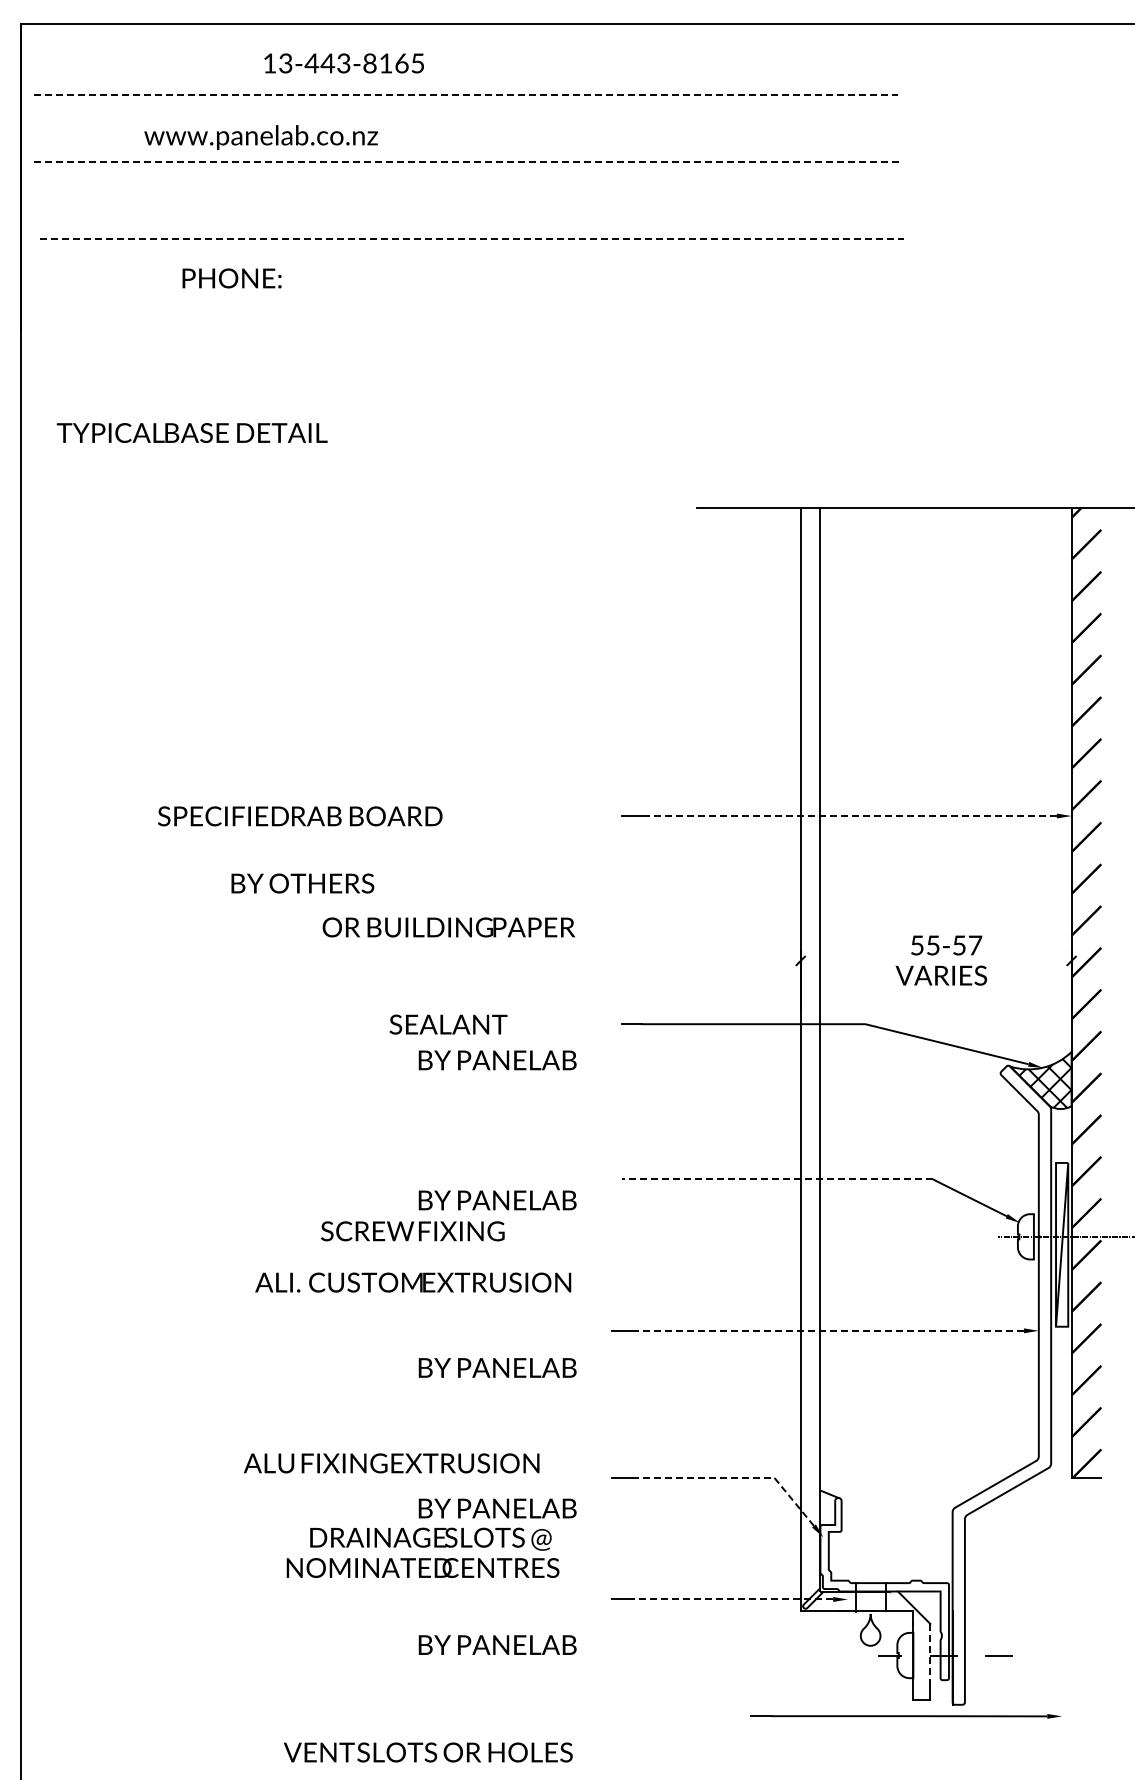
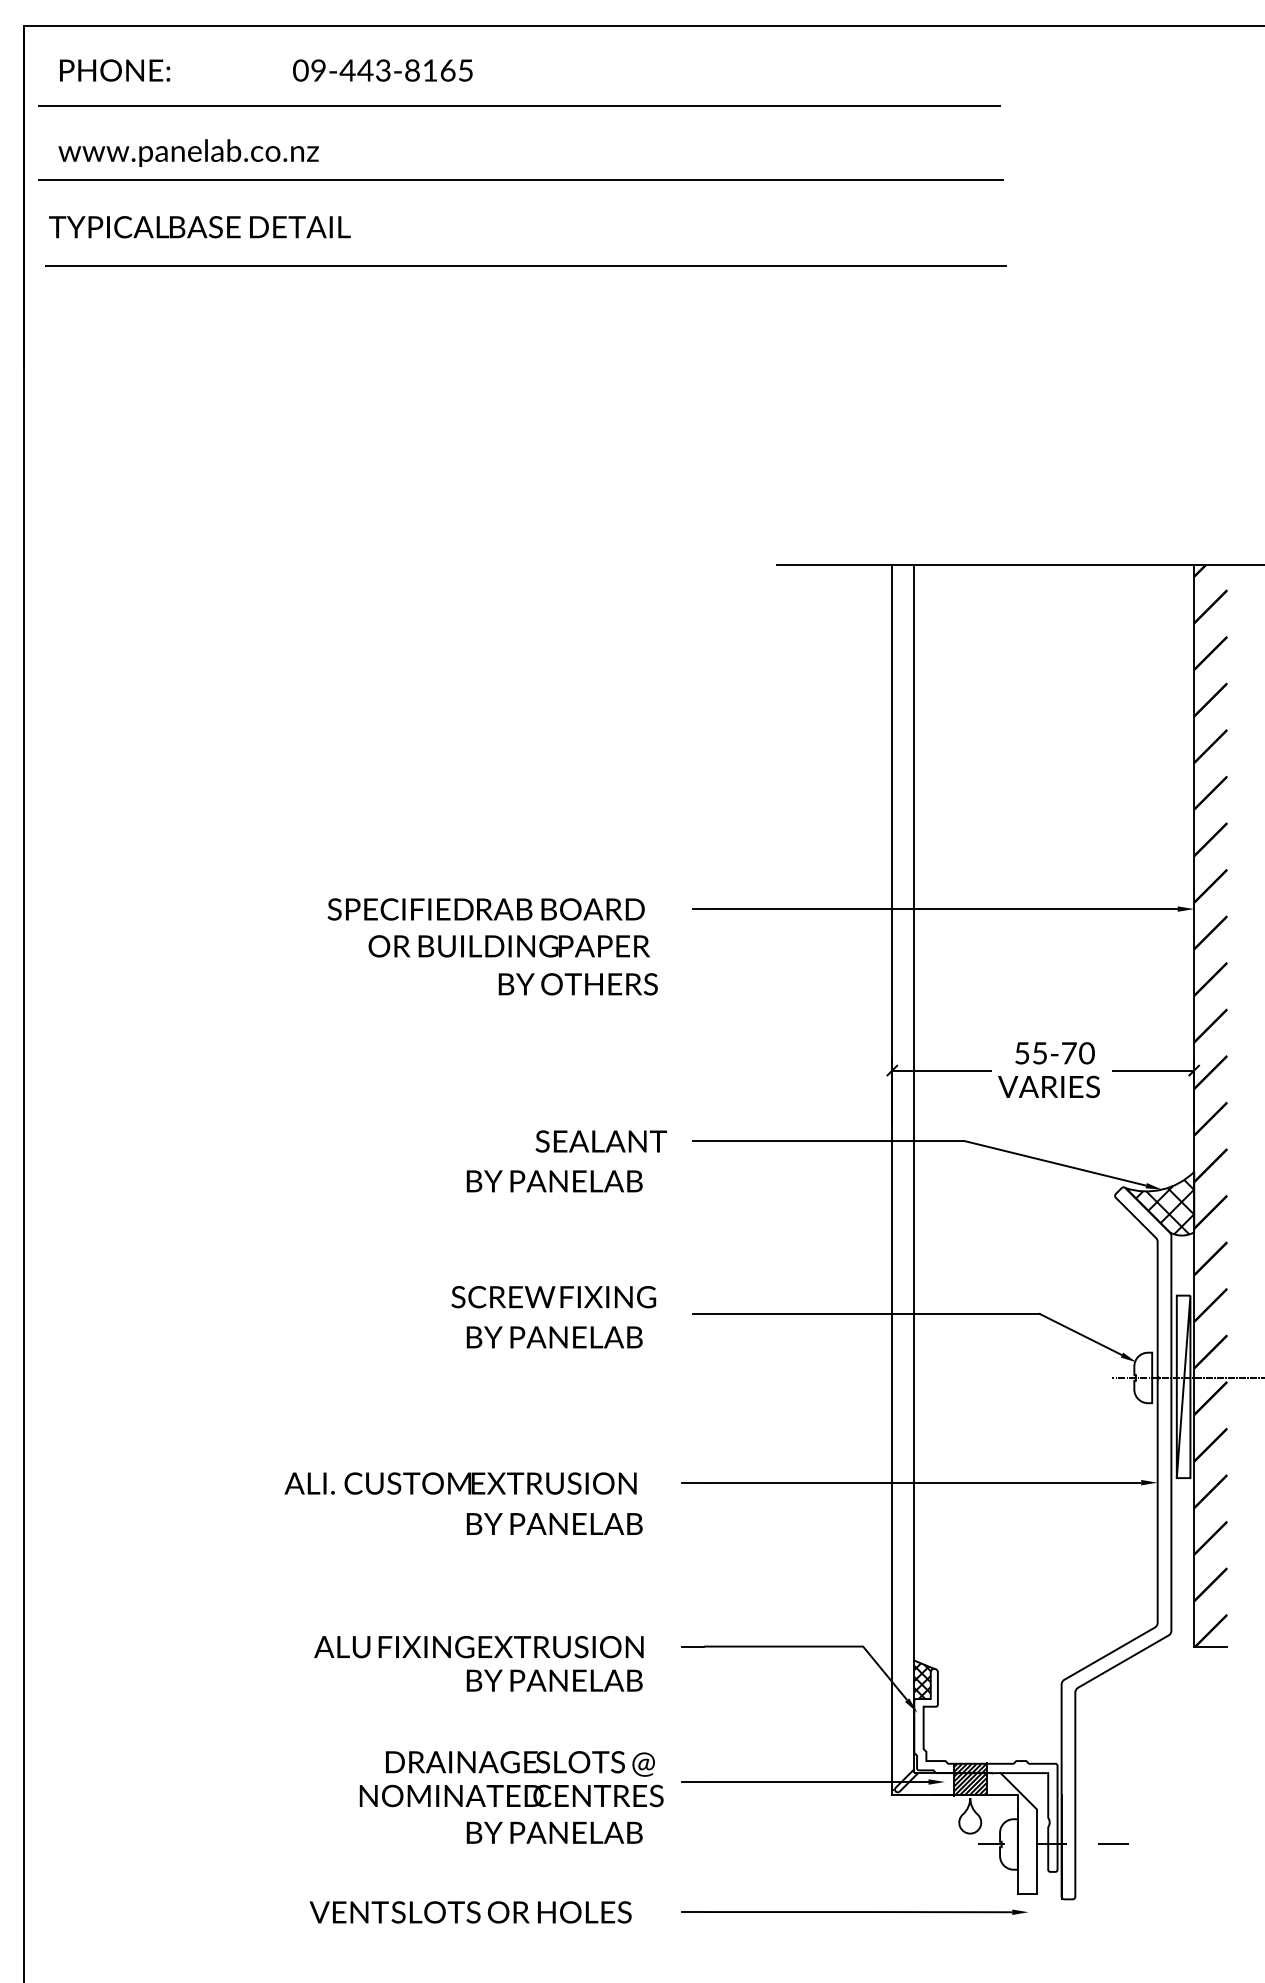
text: (277, 63) -> (309, 70), 13-443-8165 -> 09-443-8165
line: (466, 95) -> (519, 106), dashed -> solid
text: (260, 137) -> (187, 153), moved
line: (467, 161) -> (521, 179), dashed -> solid
line: (472, 238) -> (526, 265), dashed -> solid
text: (231, 278) -> (114, 70), moved
text: (191, 432) -> (199, 226), moved
text: (300, 816) -> (486, 909), moved
line: (848, 816) -> (945, 909), dashed -> solid
text: (302, 883) -> (577, 984), moved
text: (448, 927) -> (508, 946), moved
text: (967, 945) -> (1078, 1053), 55-57 -> 55-70
line: (844, 960) -> (941, 1070), added
line: (1034, 960) -> (1152, 1070), added
text: (448, 1024) -> (601, 1141), moved
line: (777, 1179) -> (866, 1314), dashed -> solid
text: (412, 1231) -> (553, 1297), moved
text: (413, 1282) -> (460, 1483), moved
line: (827, 1330) -> (922, 1482), dashed -> solid
text: (391, 1463) -> (478, 1647), moved
line: (734, 1477) -> (818, 1646), dashed -> solid
hatch: (827, 1509) -> (922, 1681), added
text: (422, 1552) -> (511, 1778), moved
hatch: (870, 1597) -> (970, 1779), added
line: (732, 1599) -> (816, 1782), dashed -> solid
line: (930, 1654) -> (1036, 1843), dashed -> solid
part: (905, 1716) -> (854, 1912), moved
text: (428, 1752) -> (470, 1912), moved

